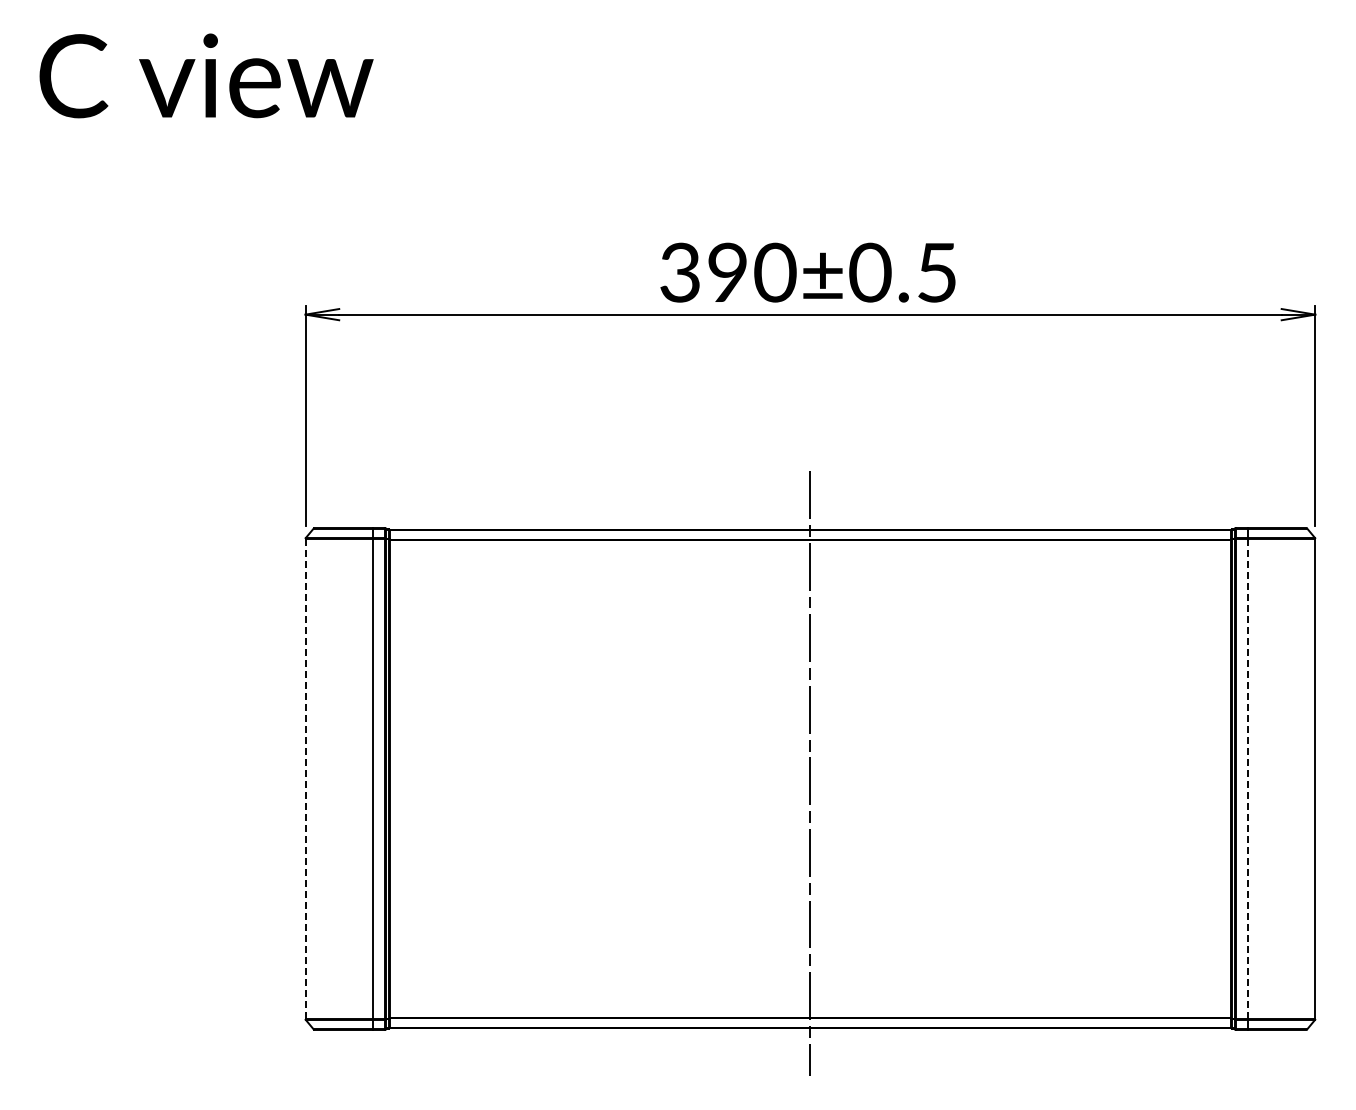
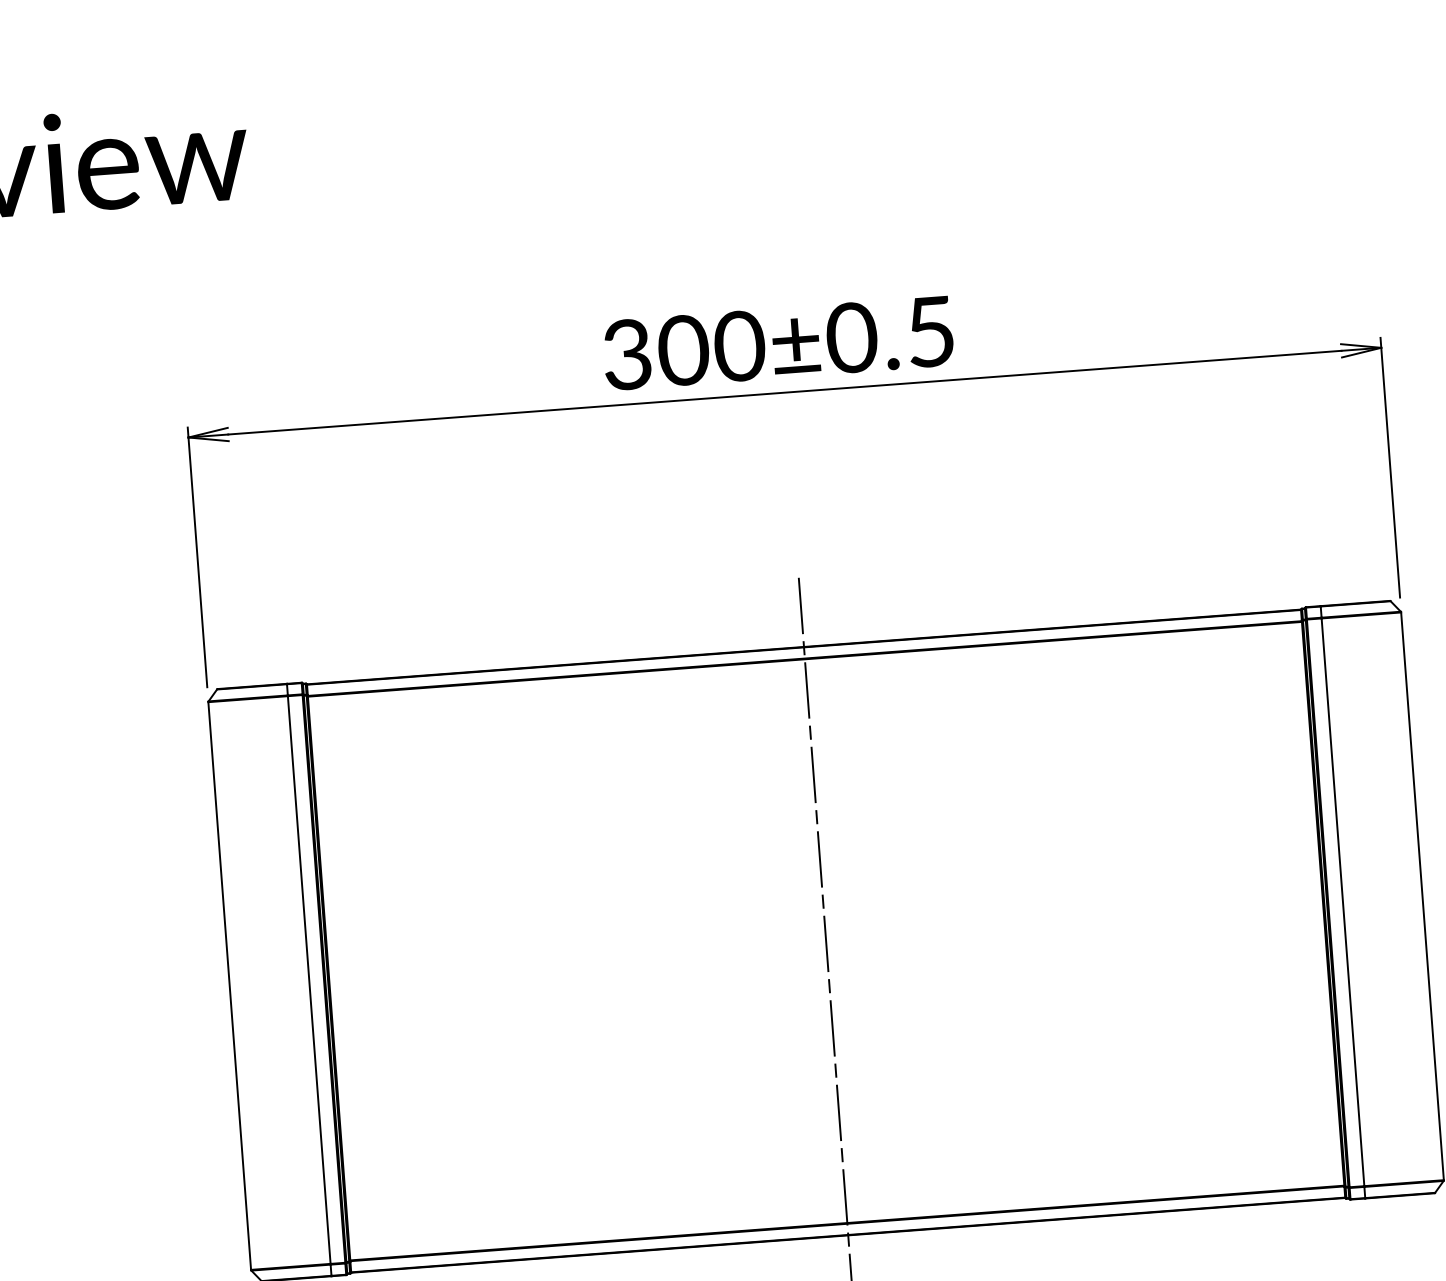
text: (727, 272) -> (683, 350), 390±0.5 -> 300±0.5
line: (305, 779) -> (229, 986), dashed -> solid
line: (1248, 779) -> (1343, 902), dashed -> solid

